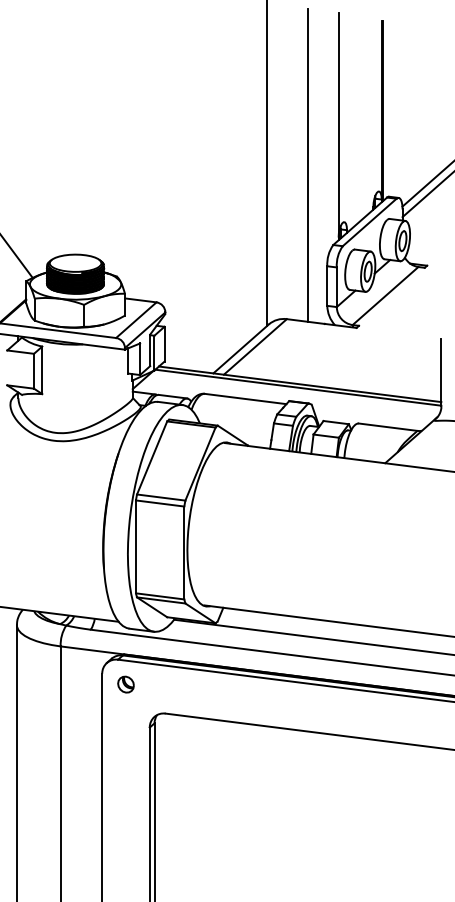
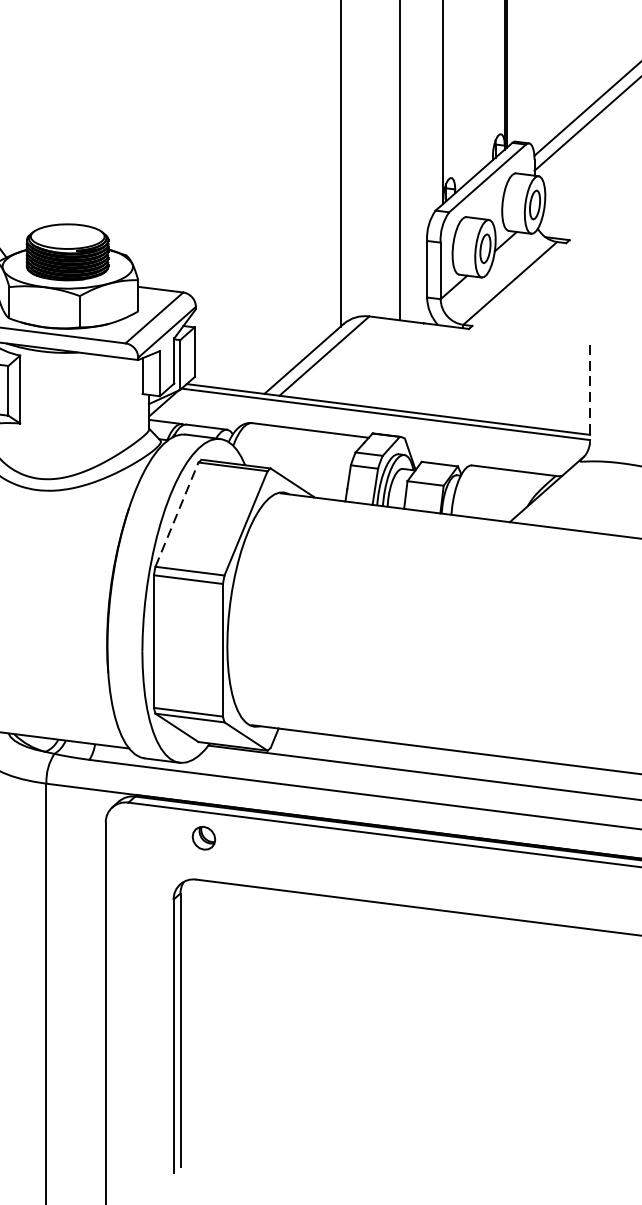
line: (441, 372) -> (590, 392), solid -> dashed
line: (152, 457) -> (177, 513), solid -> dashed
part: (125, 684) -> (203, 838), moved

